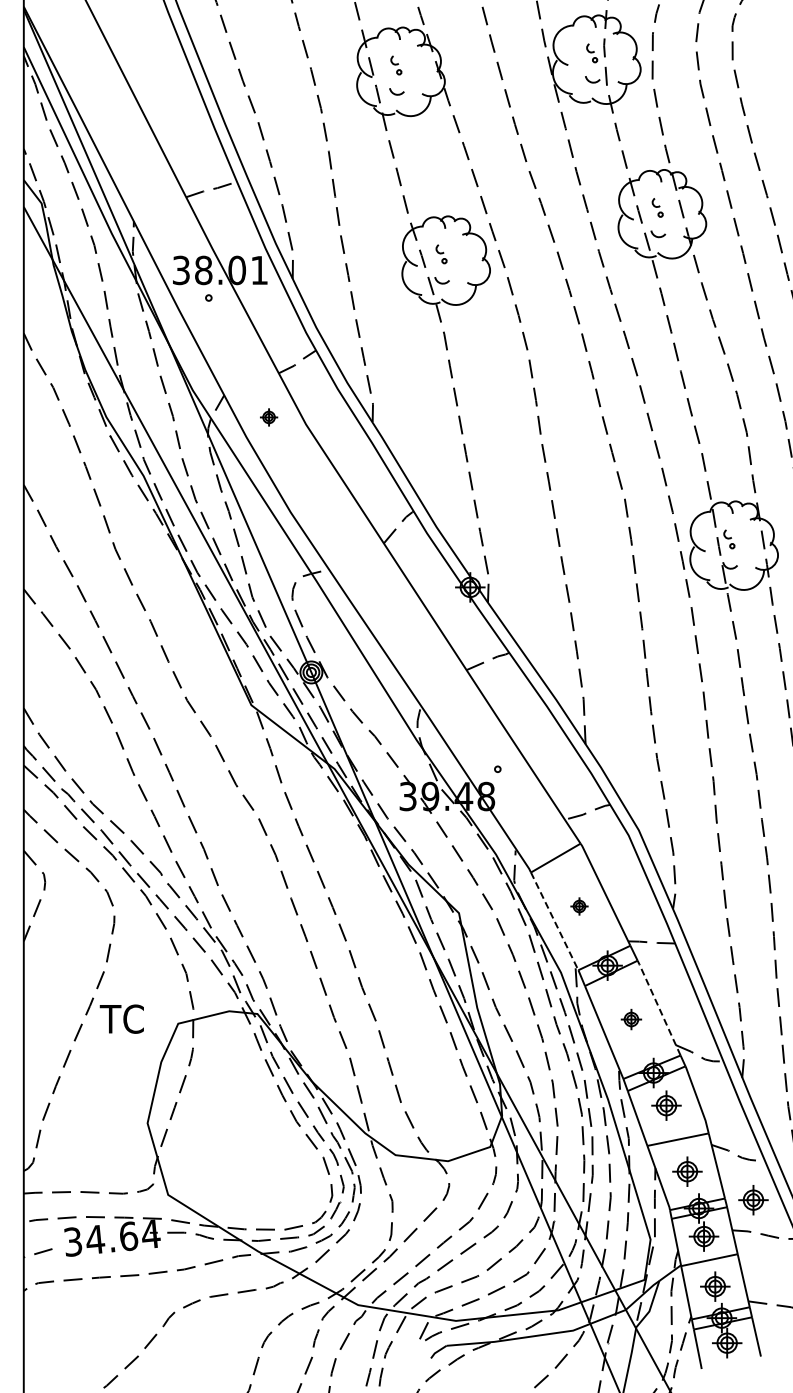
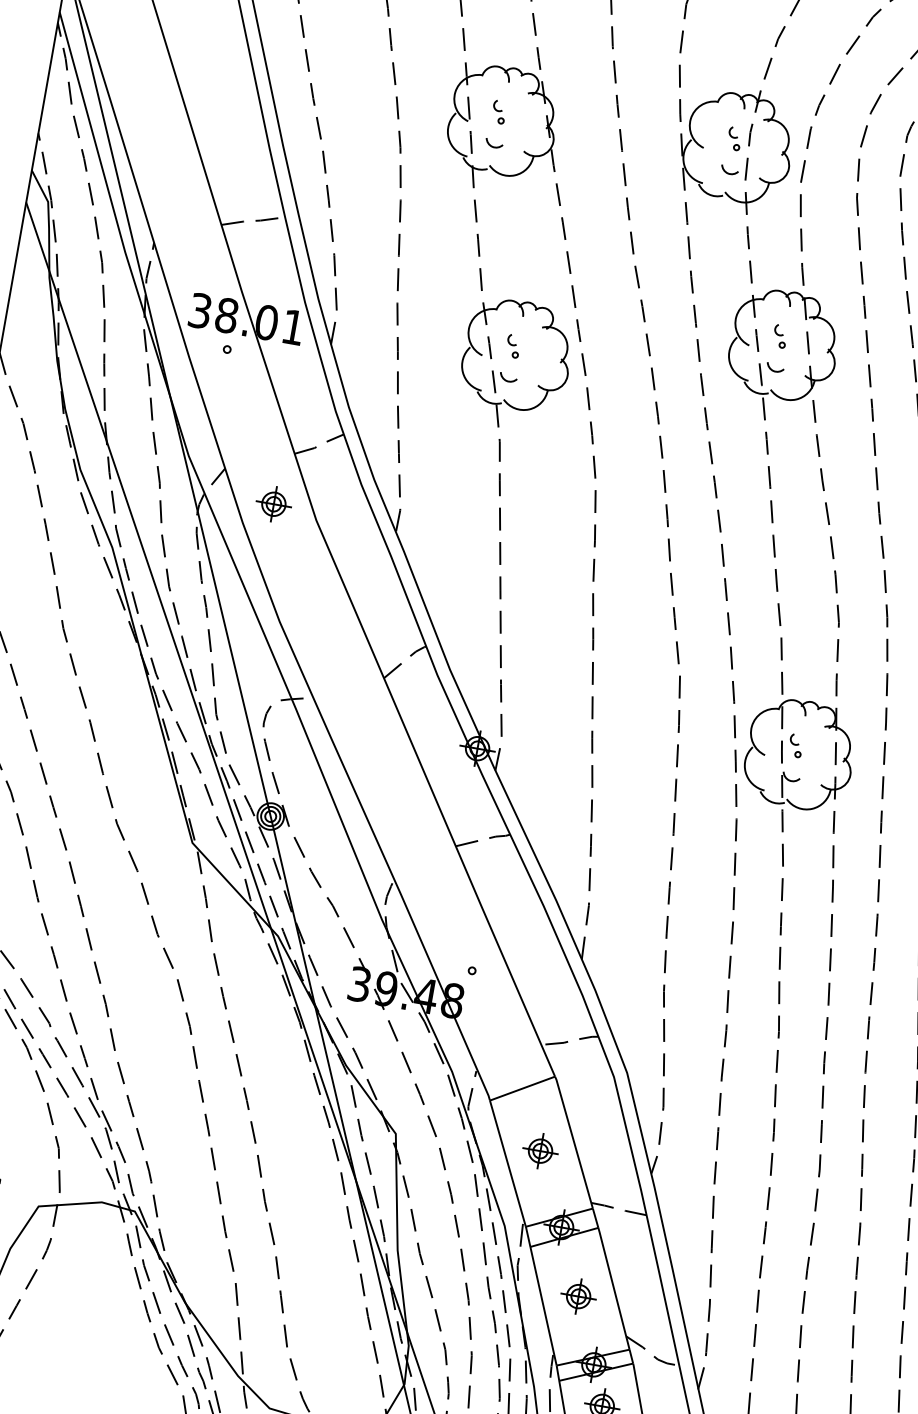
part: (268, 417) -> (273, 504), size x1.67
part: (579, 906) -> (540, 1151), size x1.67
line: (554, 921) -> (507, 1163), dashed -> solid
line: (658, 1007) -> (613, 1287), dashed -> solid
part: (631, 1019) -> (578, 1296), size x1.43

